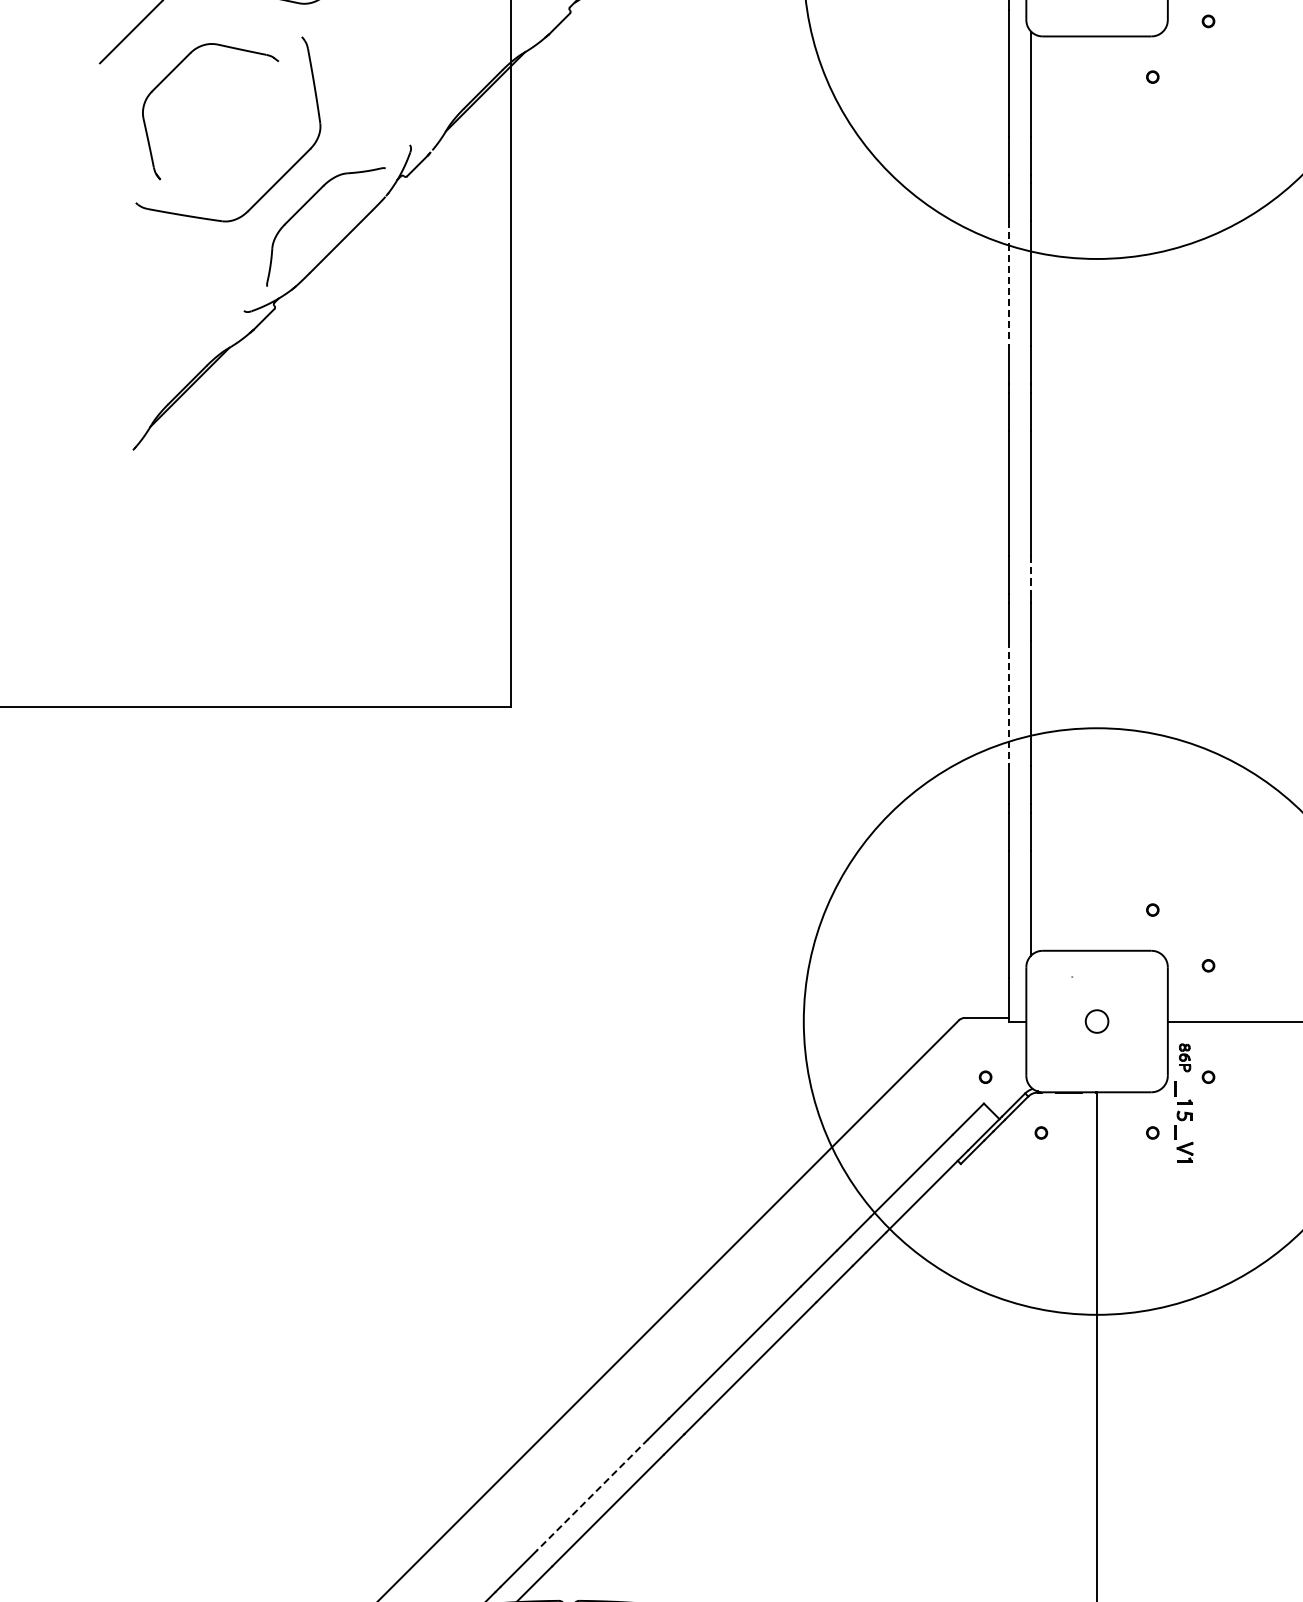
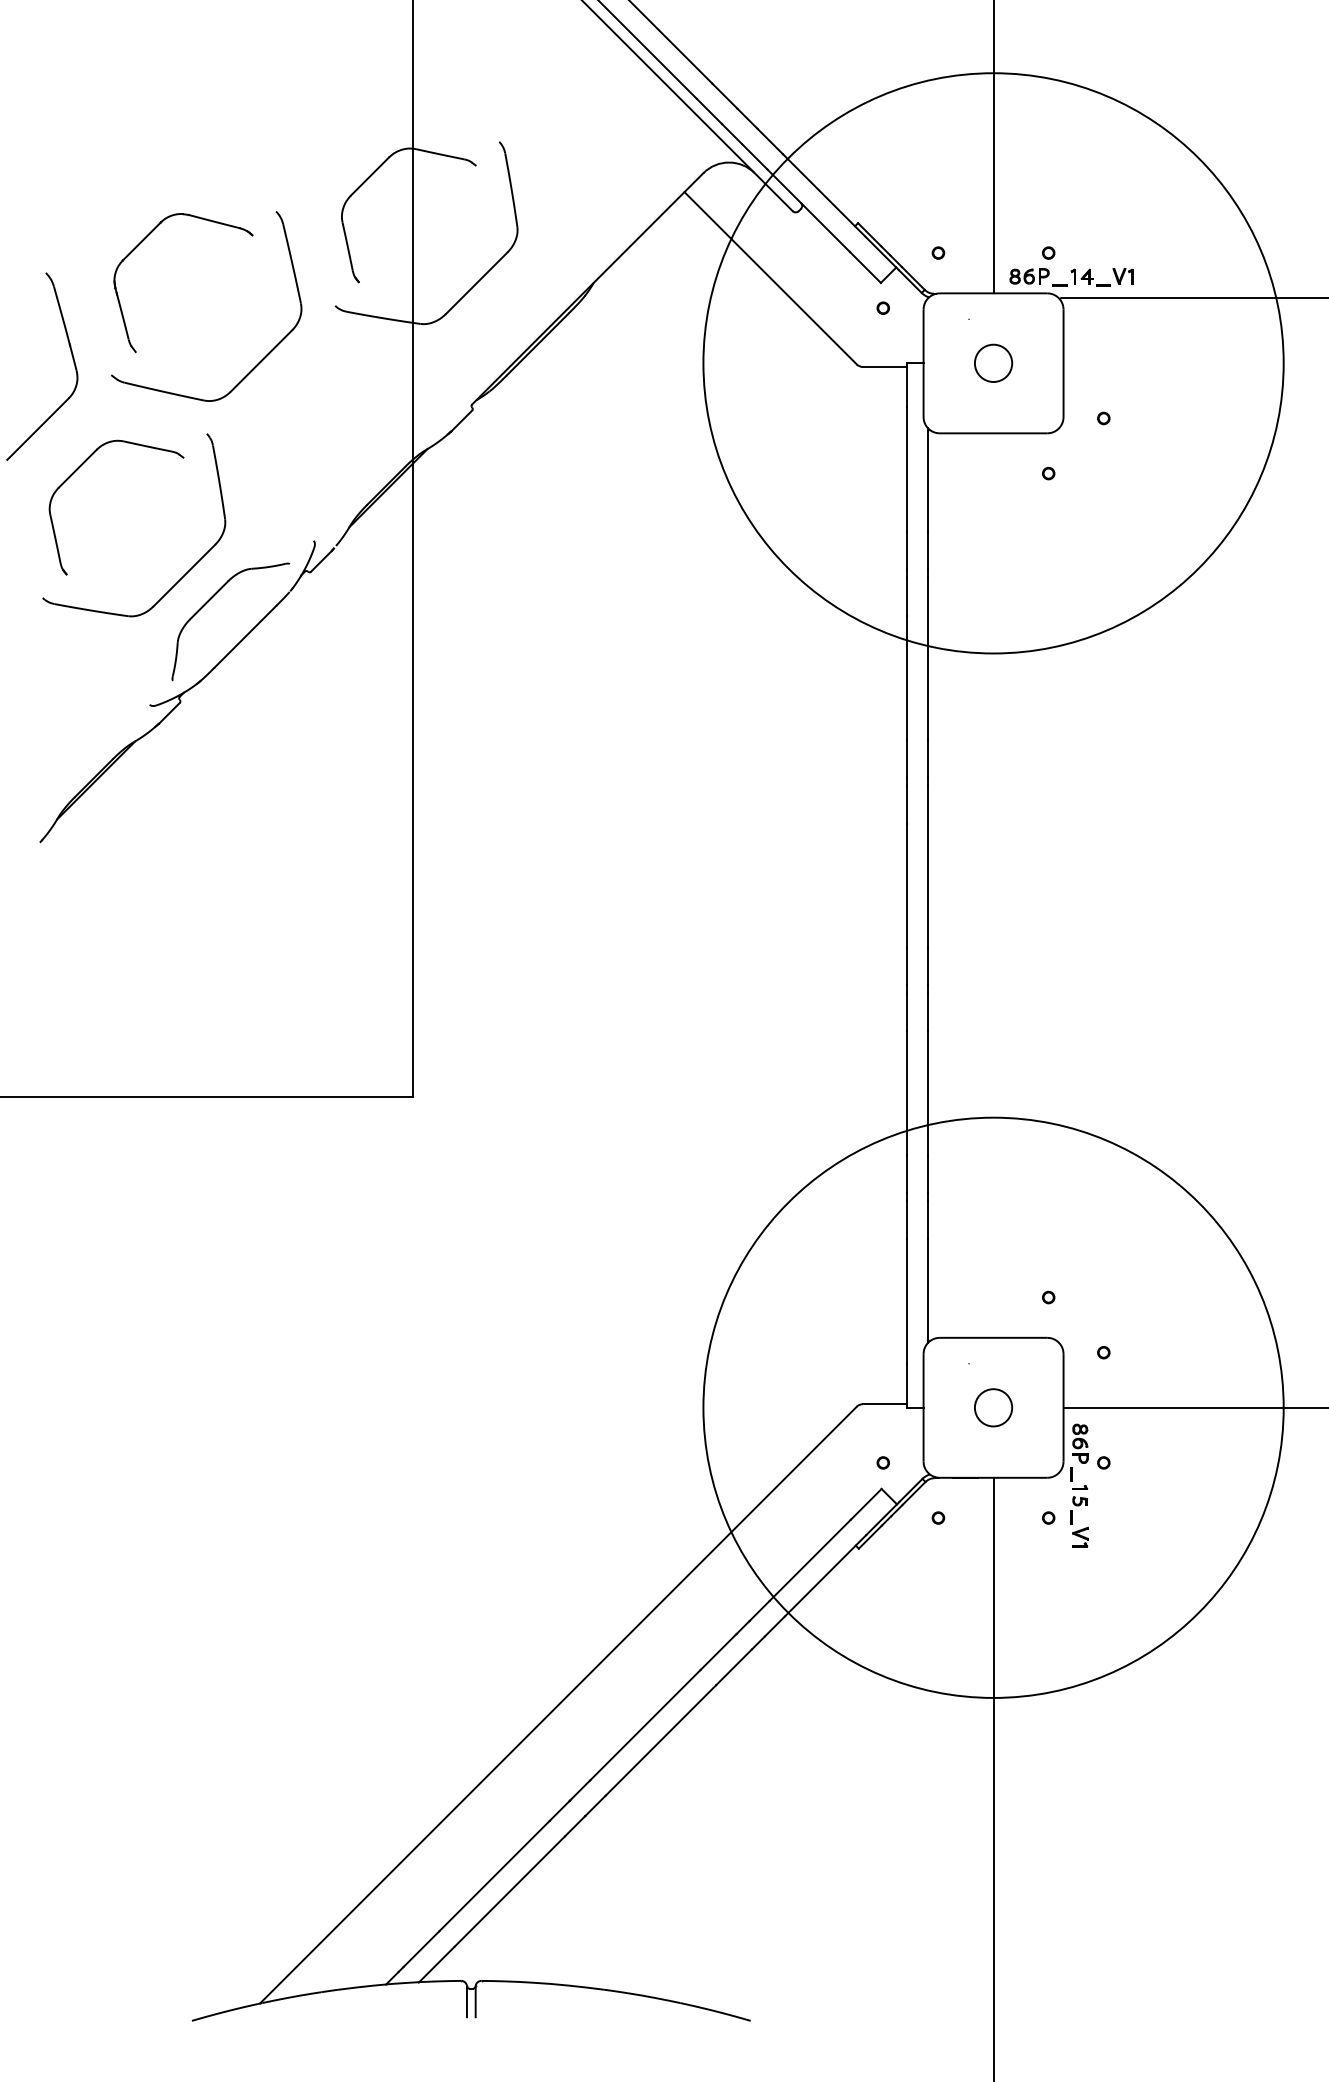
line: (1009, 284) -> (906, 678), dashed -> solid
line: (1031, 575) -> (928, 966), dashed -> solid
line: (1009, 703) -> (906, 1093), dashed -> solid
circle: (1097, 1021) -> (993, 1407), size x1.67
part: (1184, 1057) -> (1080, 1443), size x1.43
line: (592, 1495) -> (494, 1876), dashed -> solid

